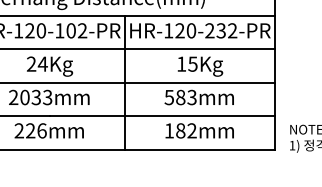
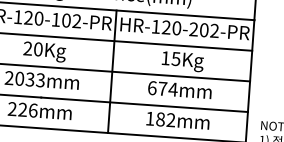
text: (220, 30) -> (203, 29), HR-120-232-PR -> HR-120-202-PR
text: (42, 63) -> (38, 48), 24Kg -> 20Kg
text: (180, 97) -> (162, 88), 583mm -> 674mm

